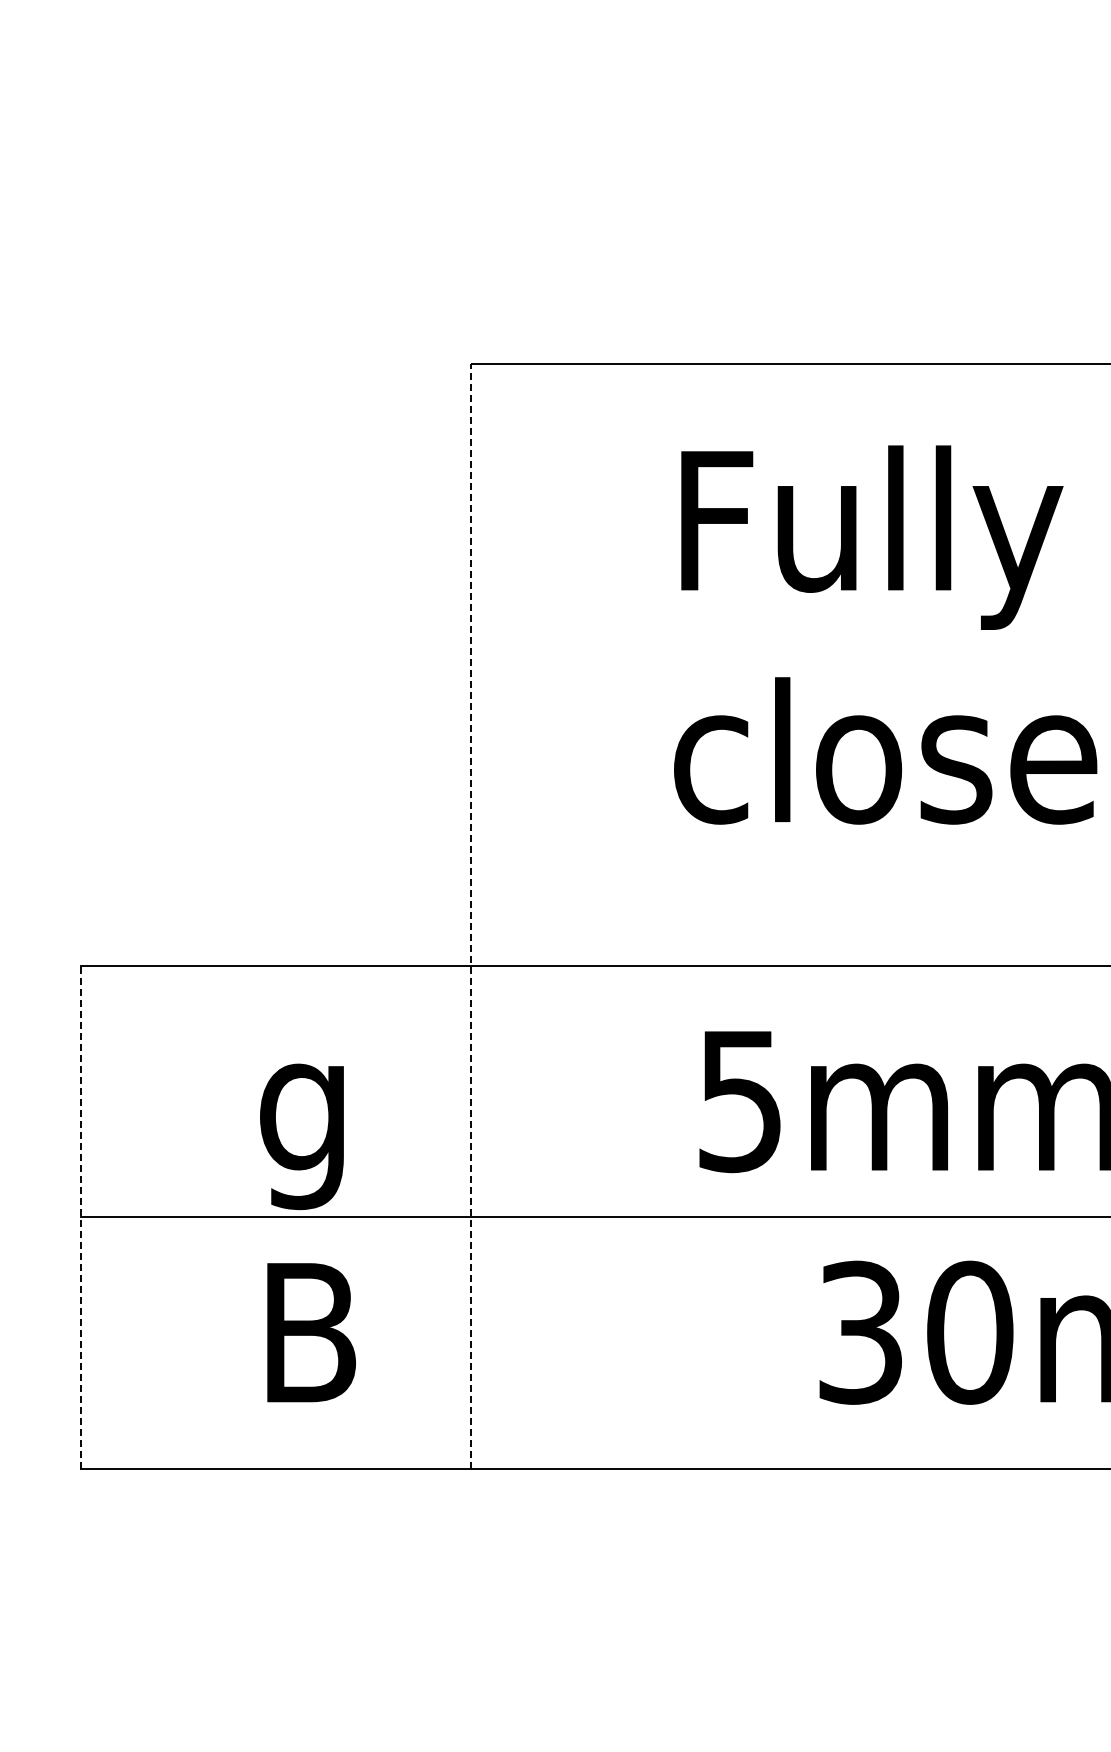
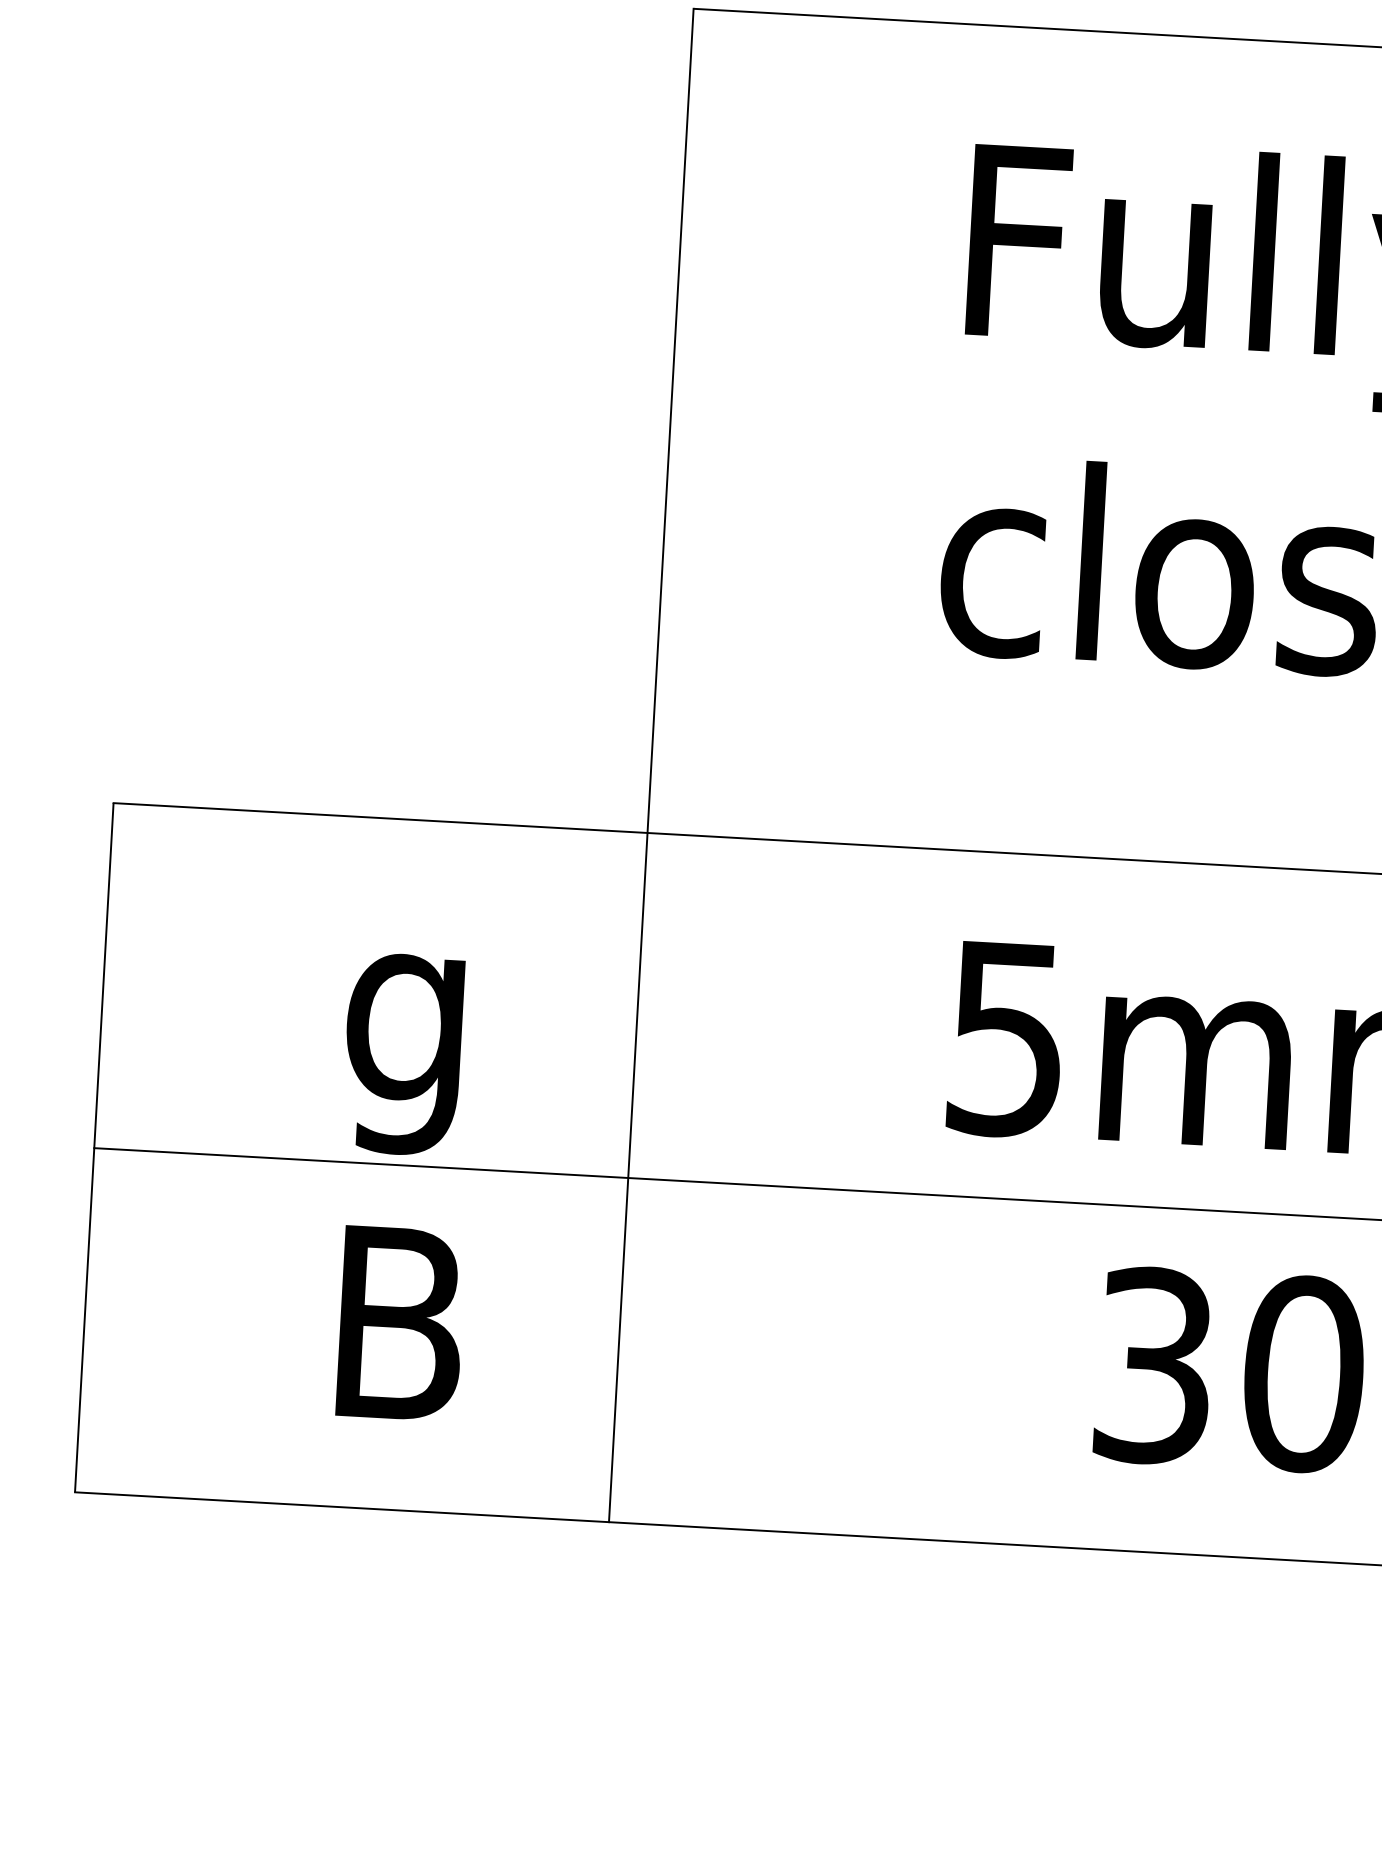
line: (470, 916) -> (650, 765), dashed -> solid
line: (81, 1216) -> (94, 1146), dashed -> solid

